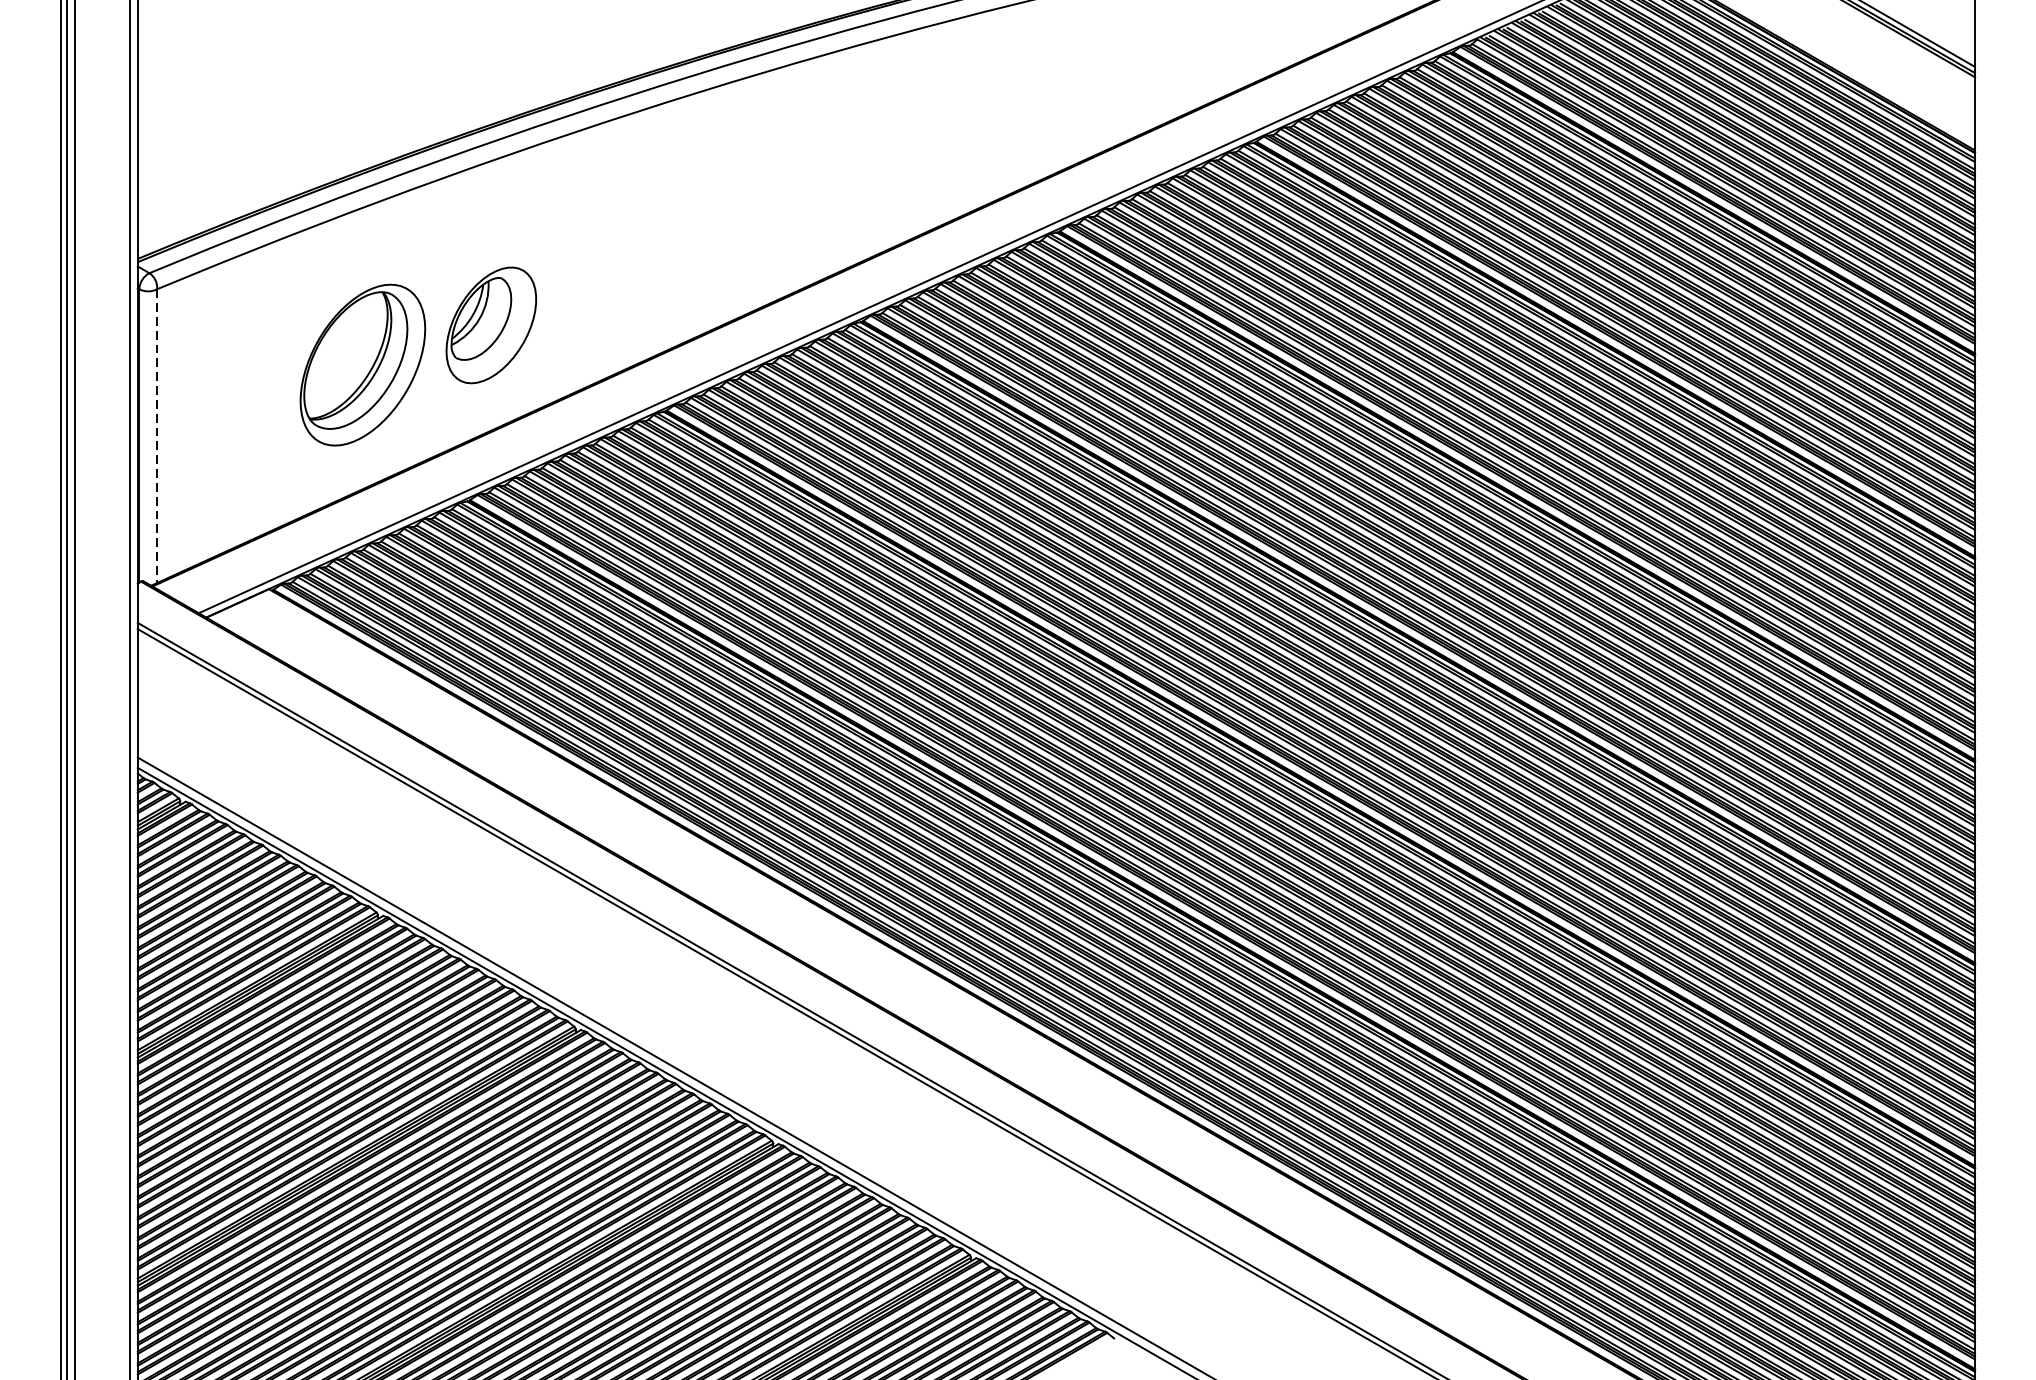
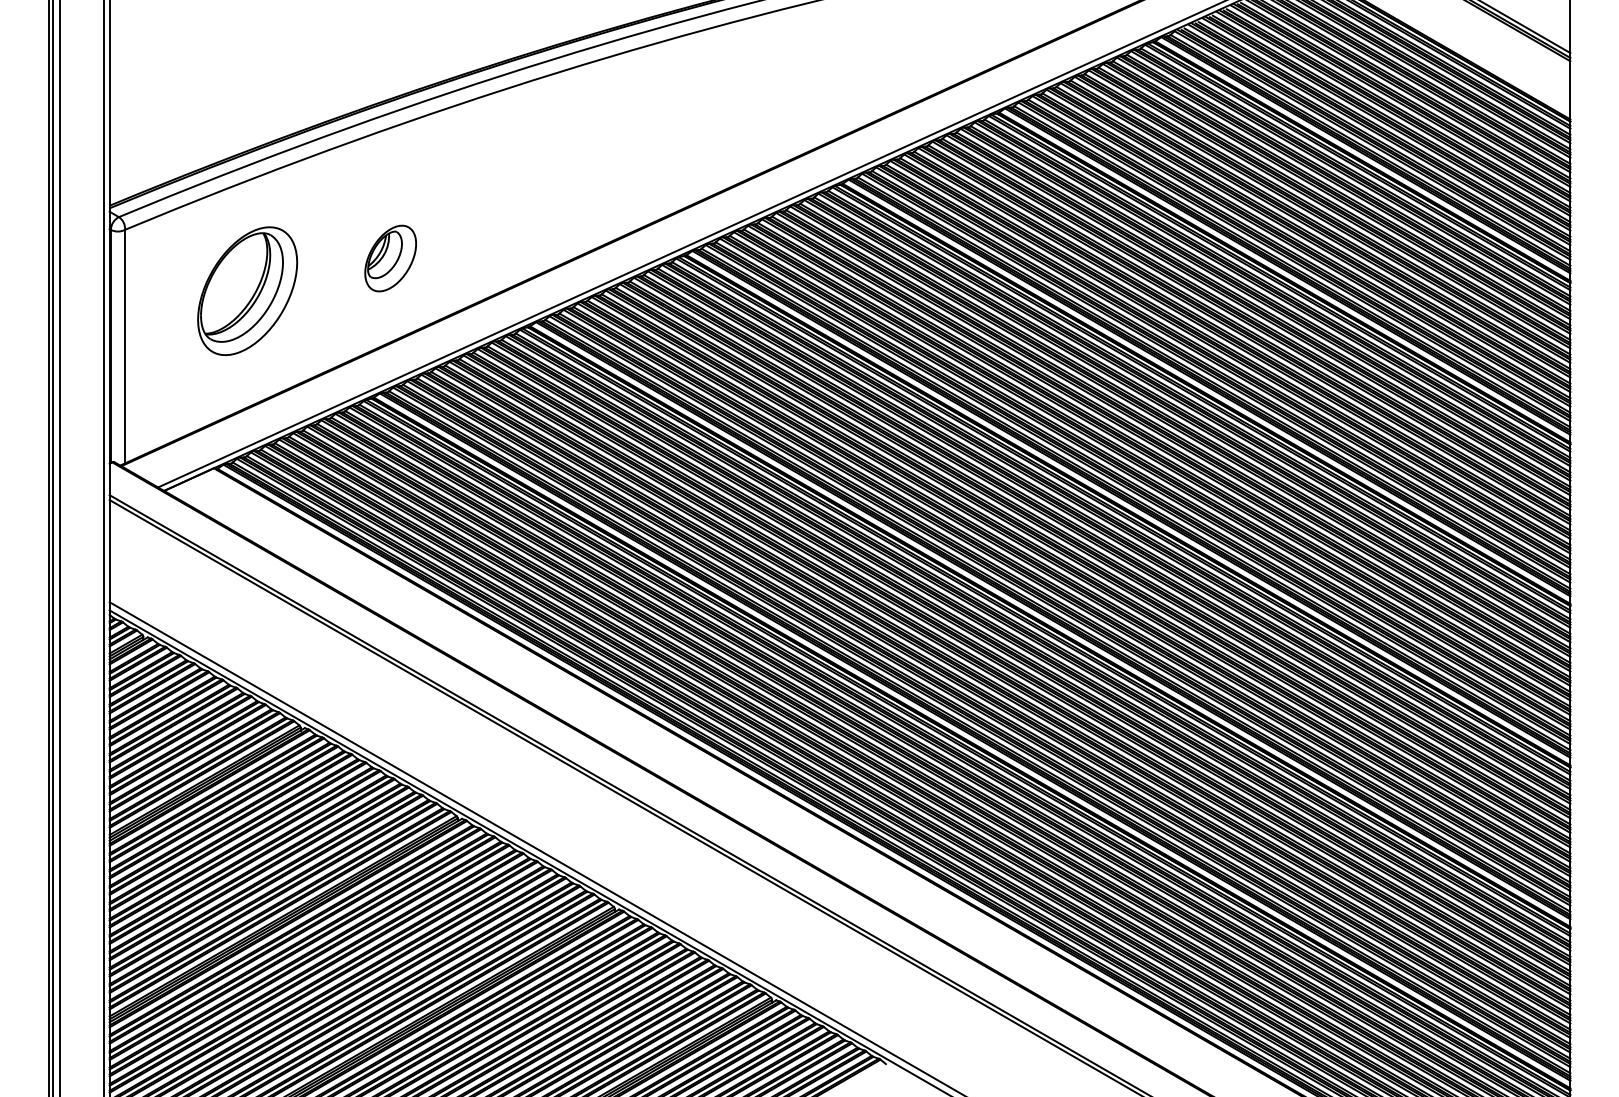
part: (491, 325) -> (390, 258), size x0.71
part: (362, 365) -> (247, 291), moved
line: (157, 435) -> (125, 346), dashed -> solid

